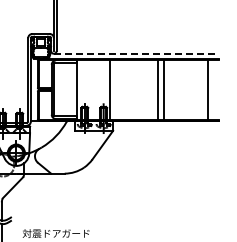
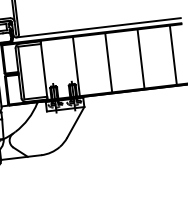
line: (136, 53) -> (98, 27), dashed -> solid
line: (157, 89) -> (108, 62), moved
line: (164, 89) -> (141, 58), moved

